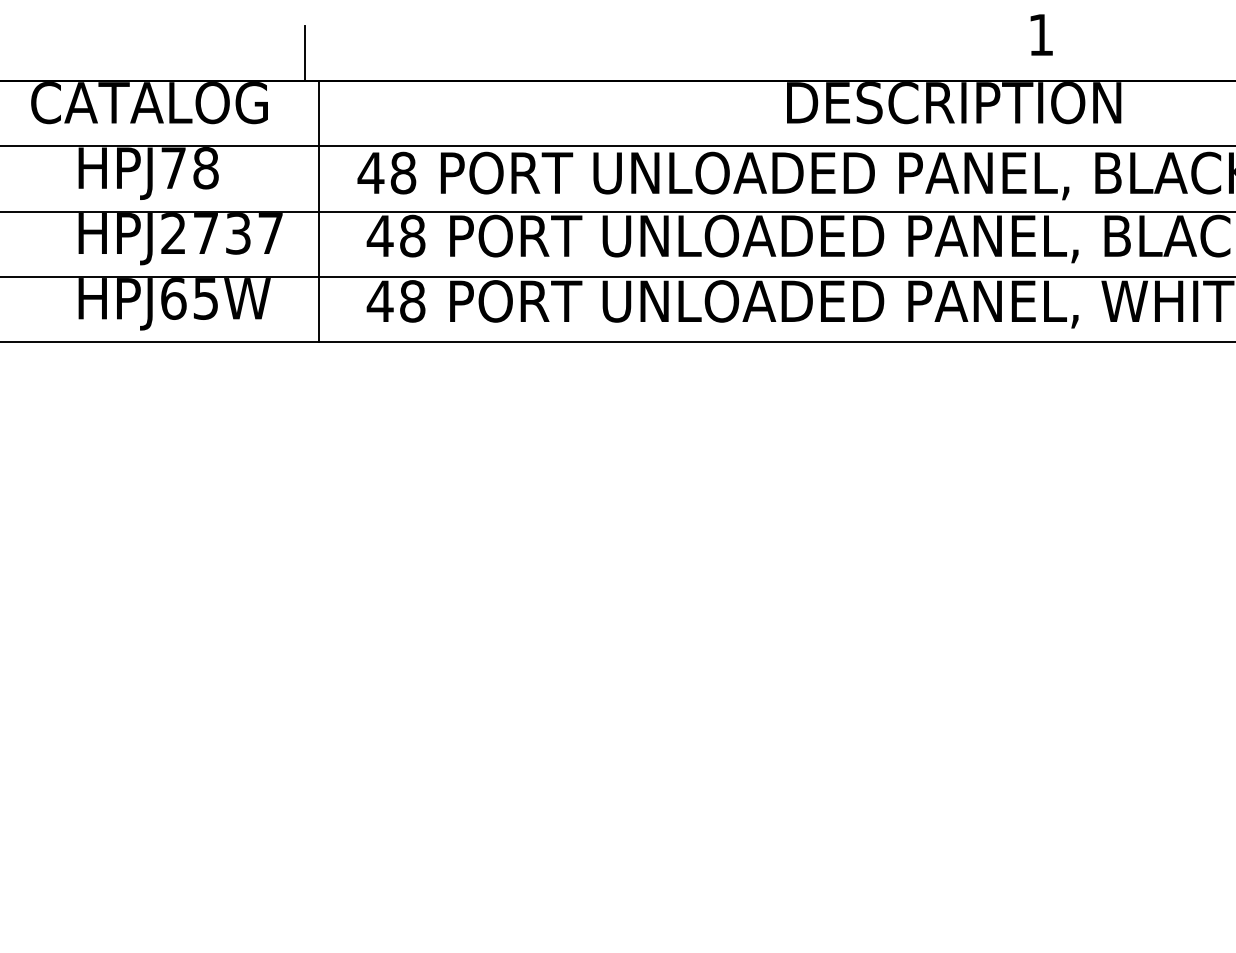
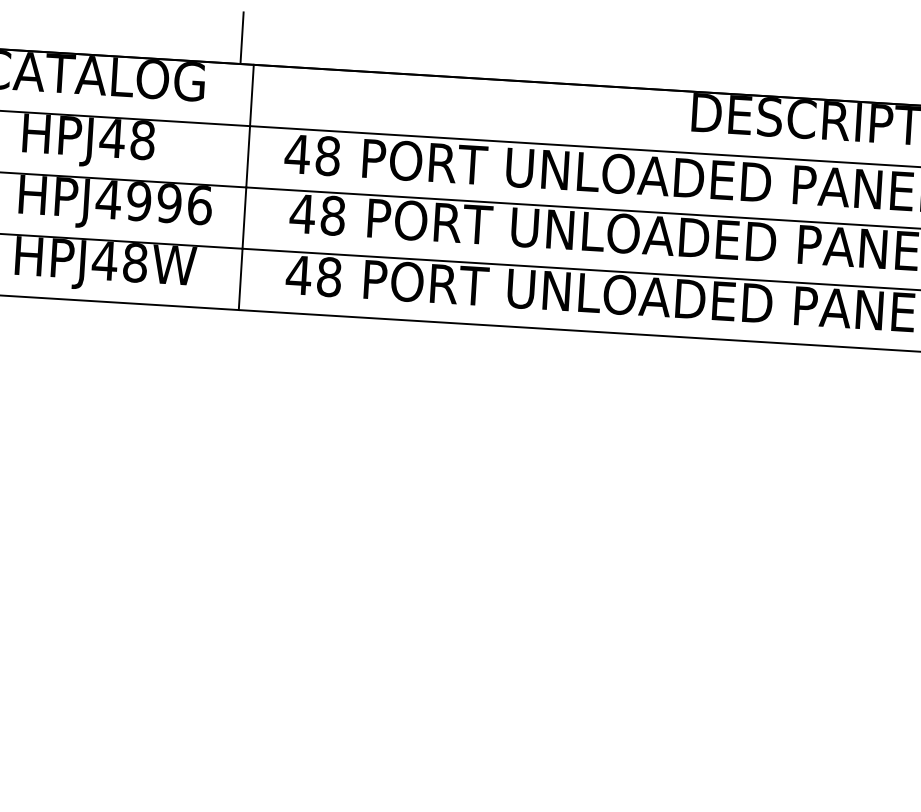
text: (173, 167) -> (112, 137), HPJ78 -> HPJ48
text: (221, 233) -> (153, 202), HPJ2737 -> HPJ4996
text: (189, 298) -> (119, 261), HPJ65W -> HPJ48W

